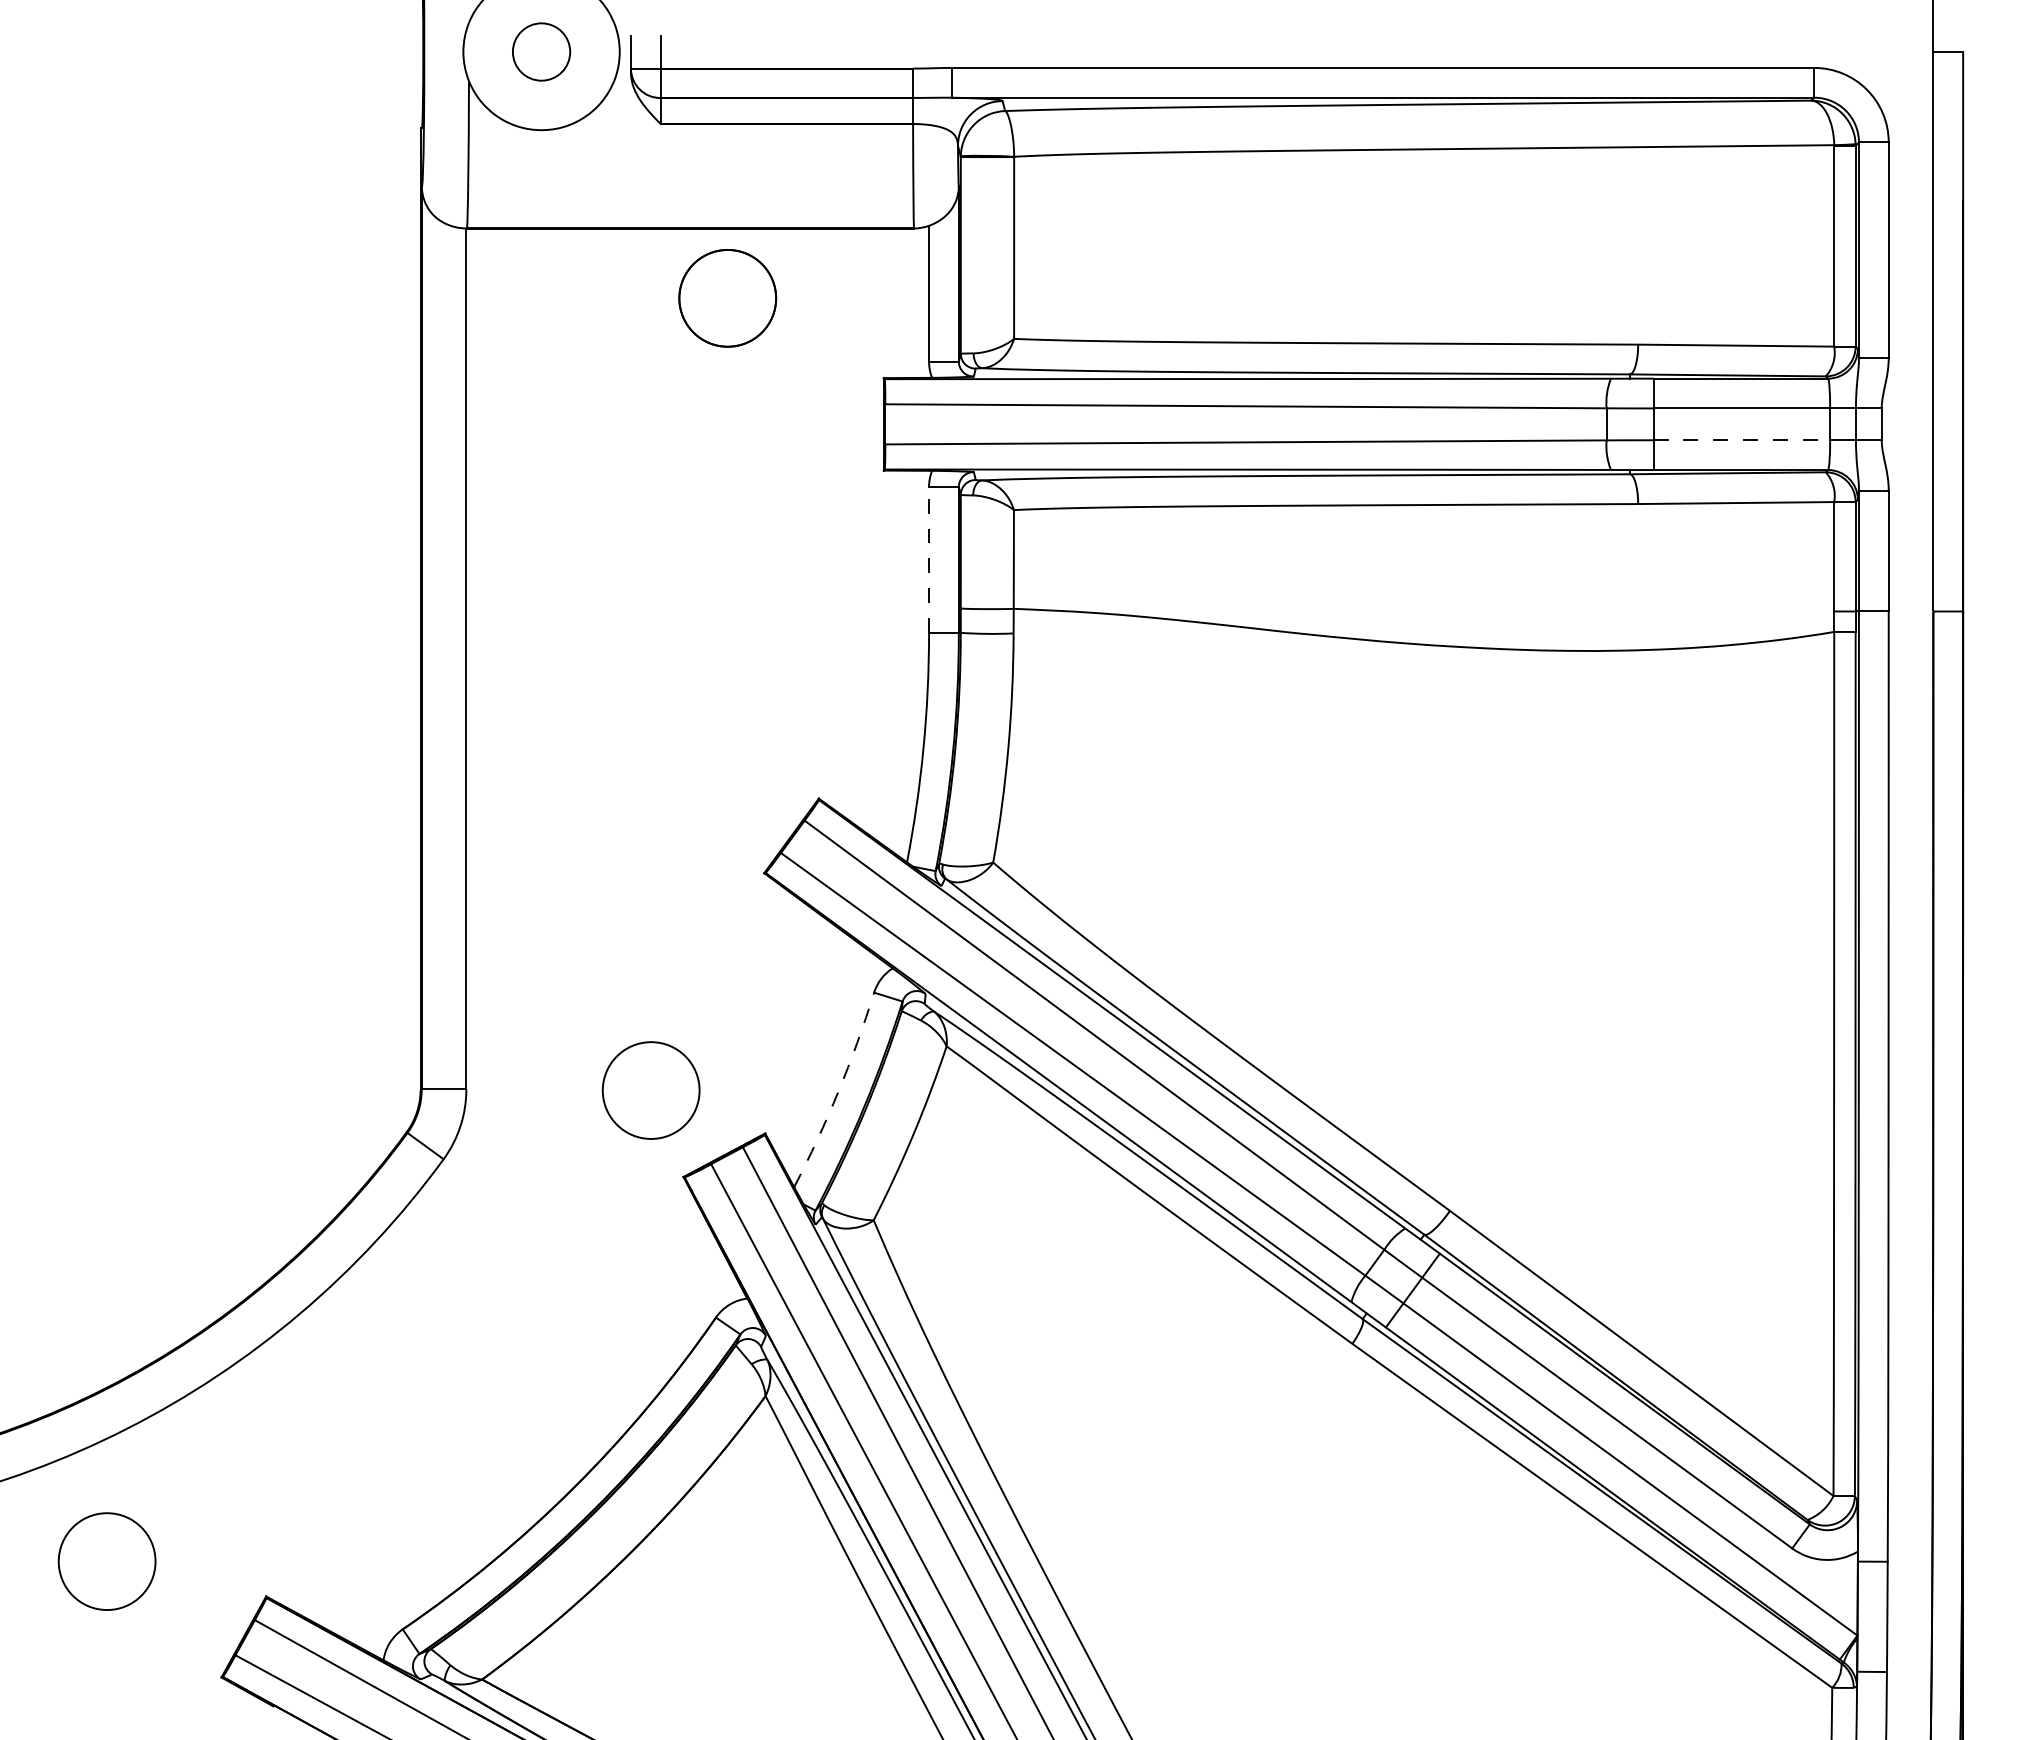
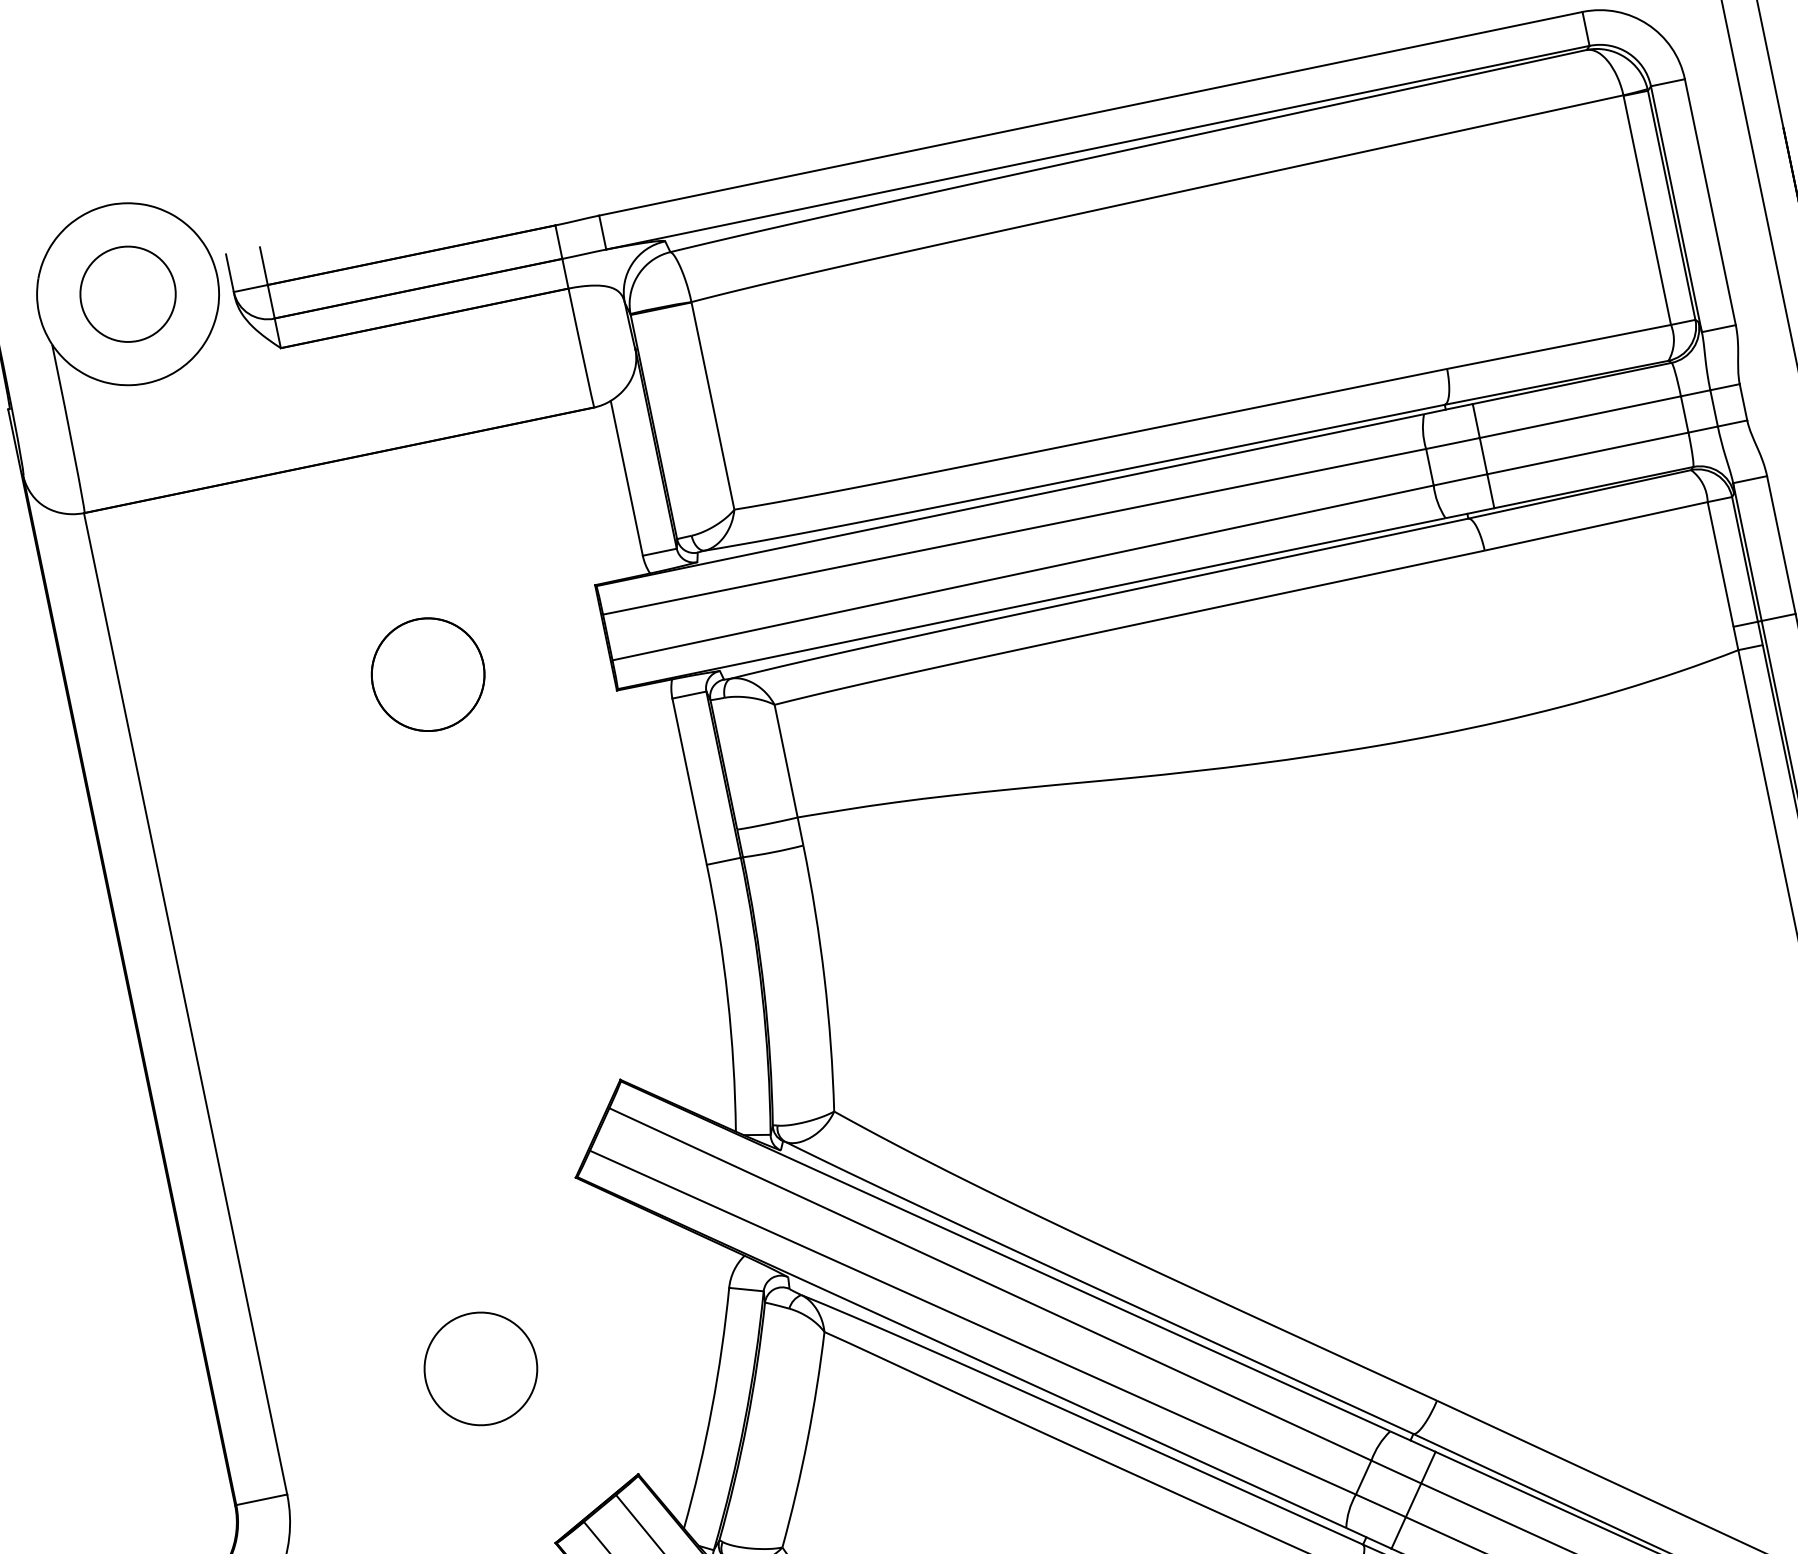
circle: (541, 51) -> (127, 293), size x1.43
part: (727, 298) -> (427, 674), moved
line: (1742, 440) -> (1588, 453), dashed -> solid
line: (929, 559) -> (690, 781), dashed -> solid
circle: (650, 1090) -> (480, 1369), moved
arc: (838, 1091) -> (711, 1408), dashed -> solid

